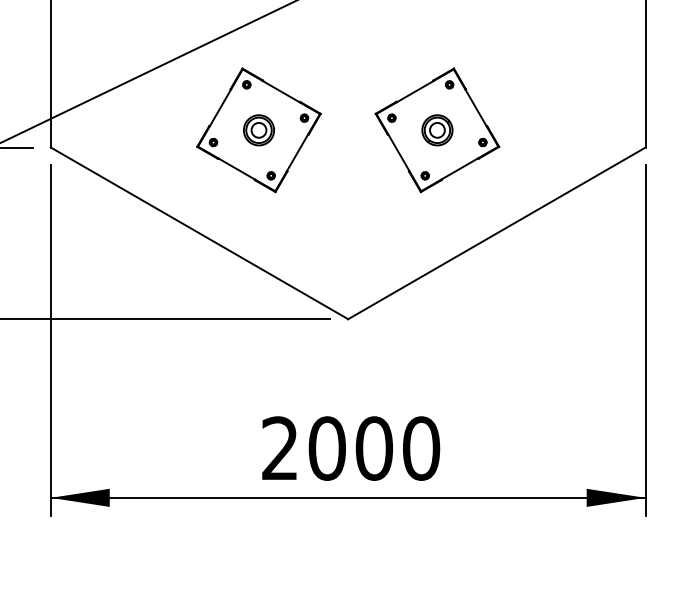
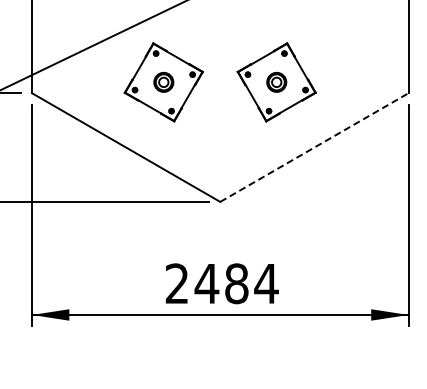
line: (497, 233) -> (314, 147), solid -> dashed
text: (373, 448) -> (236, 283), 2000 -> 2484

